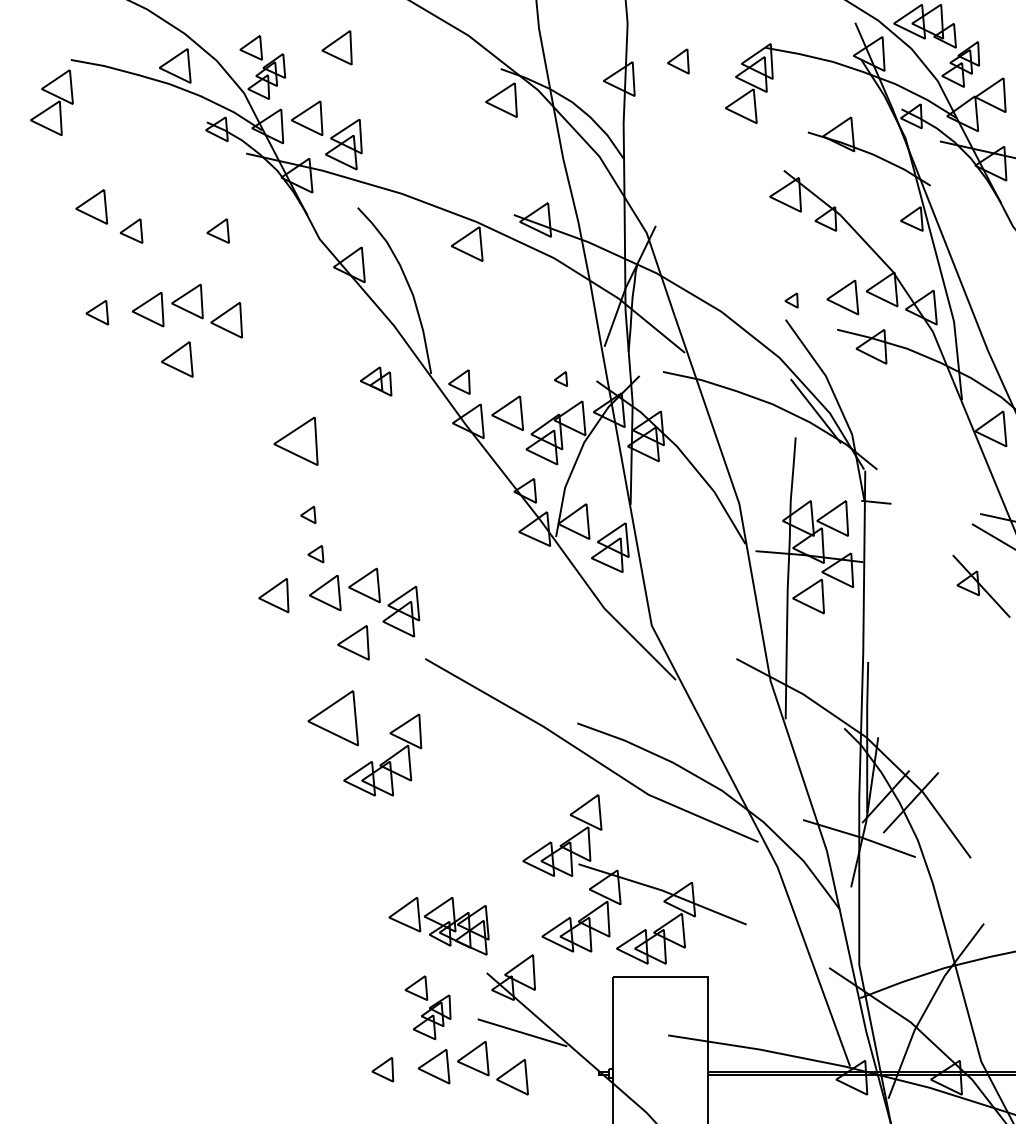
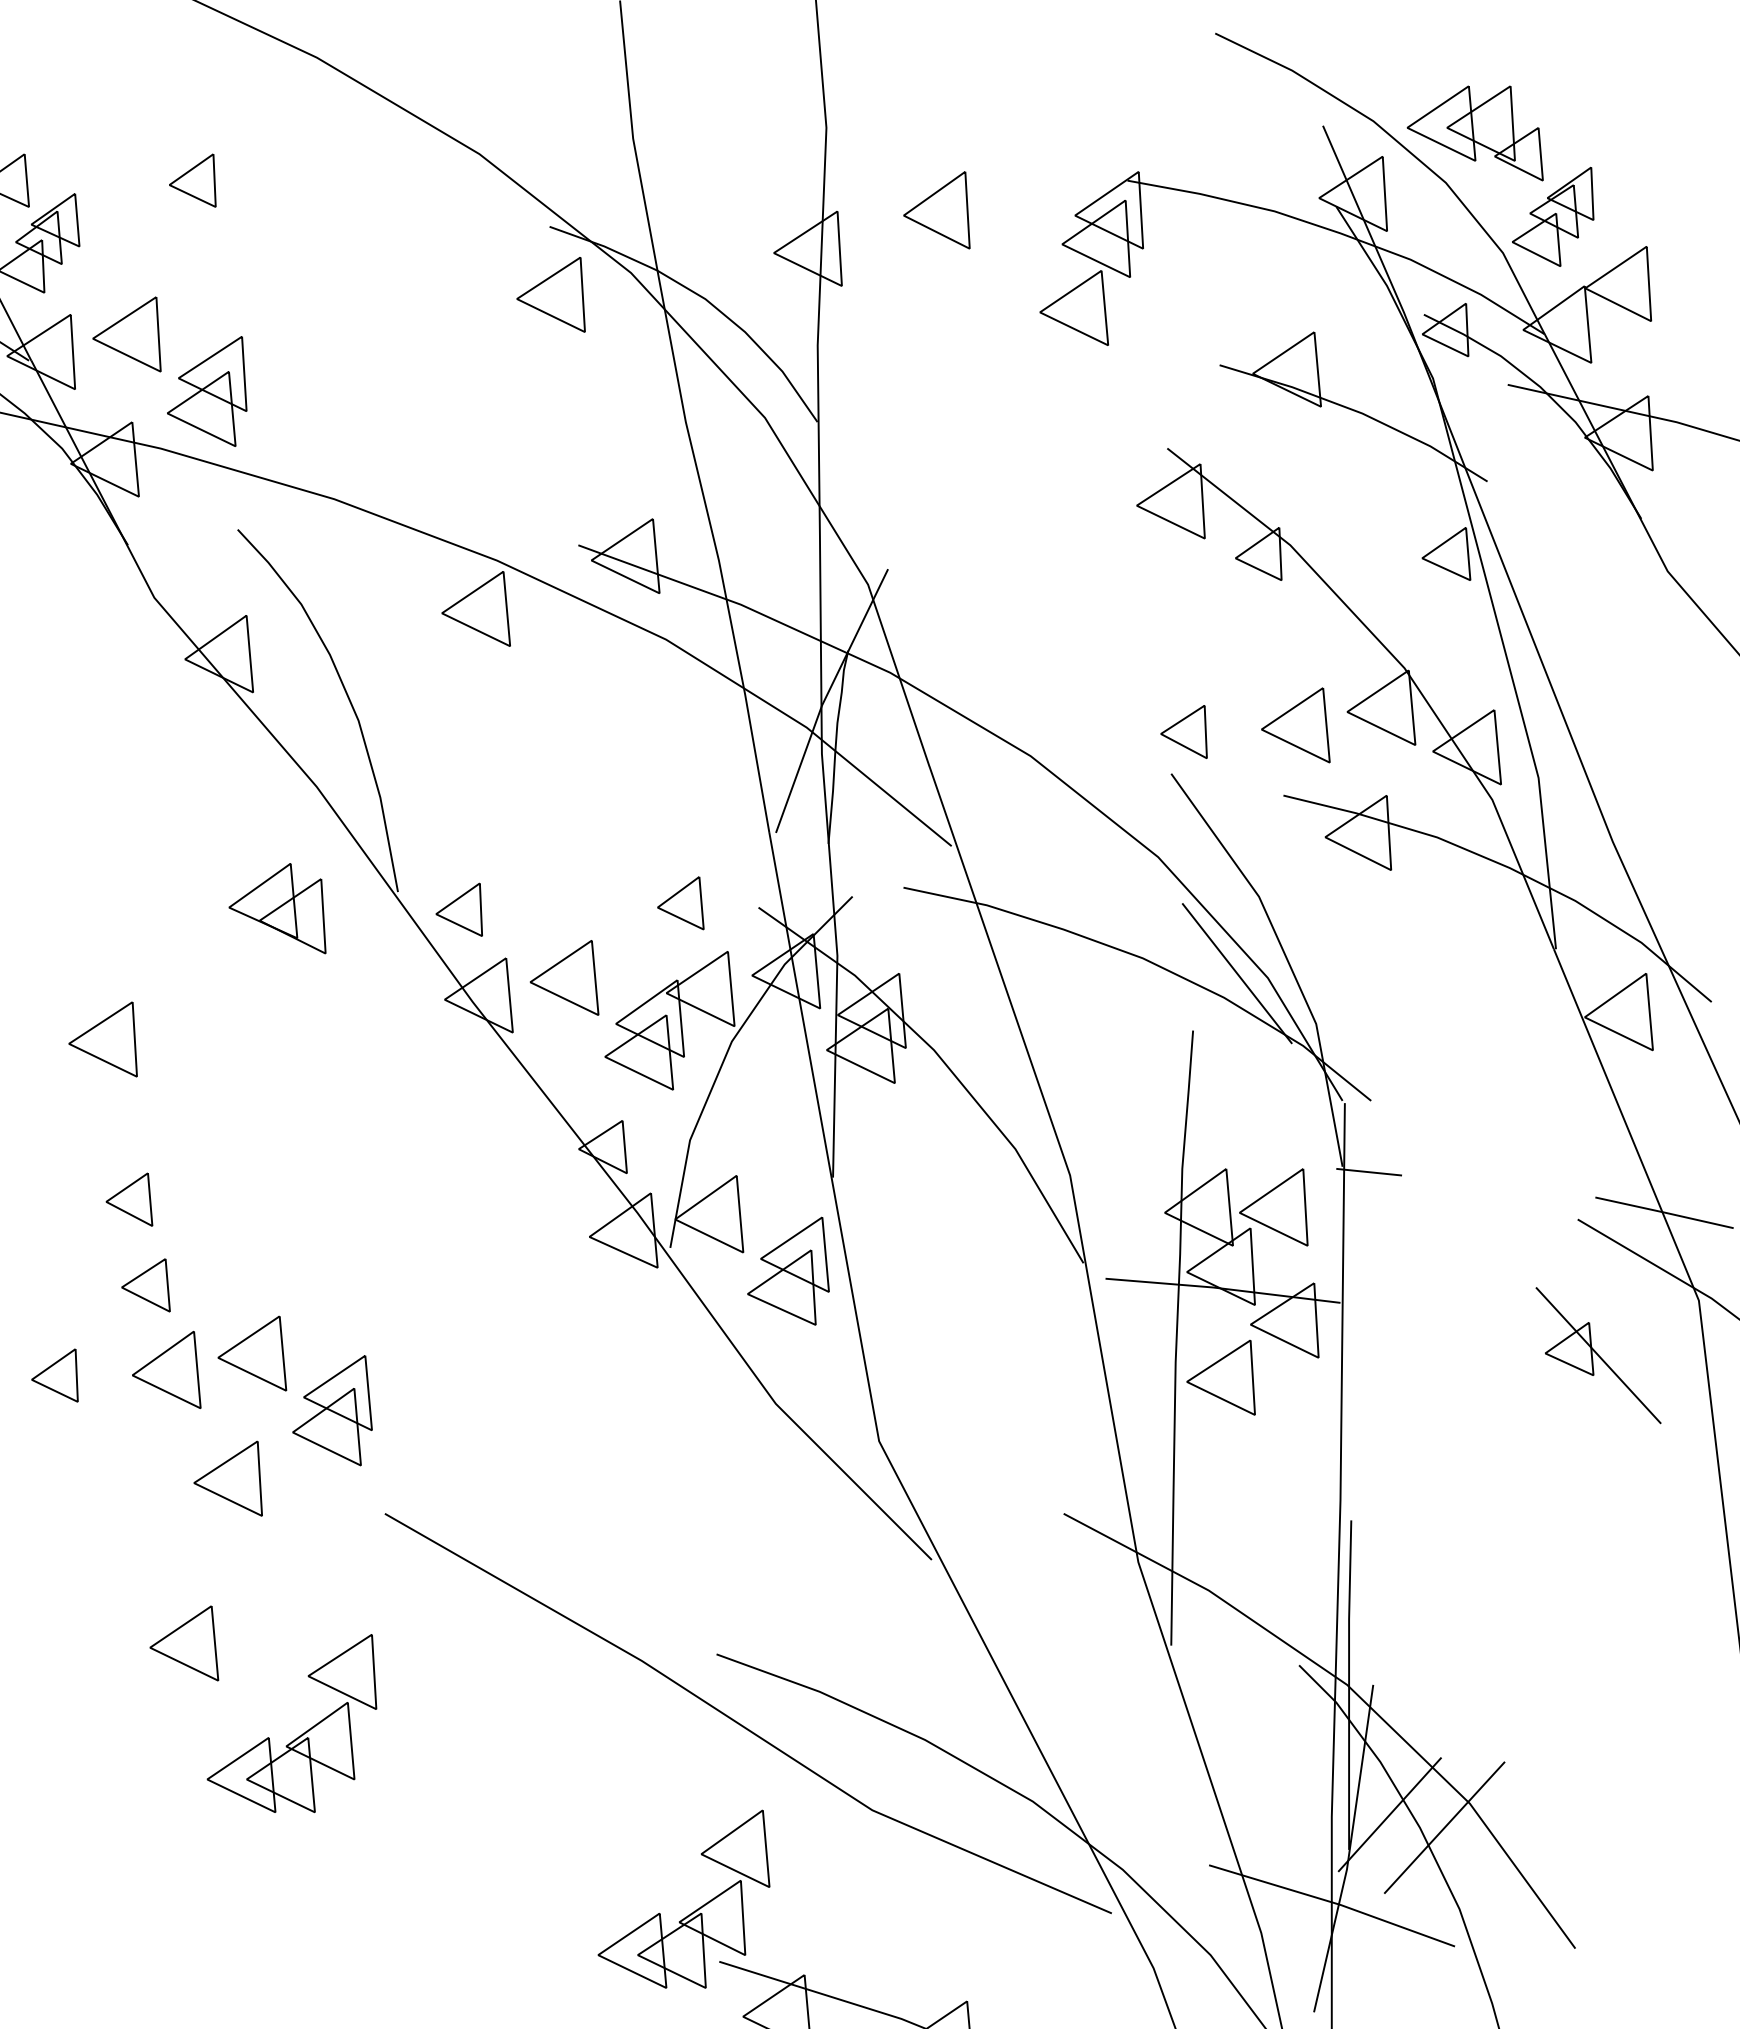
part: (337, 47) -> (193, 179), size x0.71
part: (678, 61) -> (937, 210), size x1.43
part: (791, 300) -> (1183, 731), size x1.67
part: (560, 378) -> (679, 902), size x1.67
part: (375, 381) -> (276, 908), size x1.43
part: (296, 441) -> (104, 1039), size x0.71
part: (308, 514) -> (130, 1198), size x1.43
part: (315, 553) -> (145, 1283), size x1.43
part: (274, 595) -> (56, 1375), size x0.71
part: (333, 718) -> (184, 1643), size x0.62

